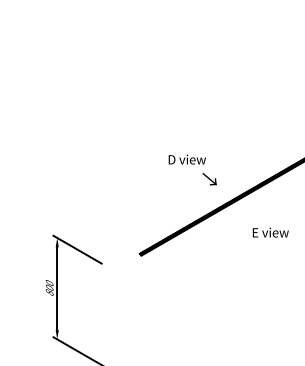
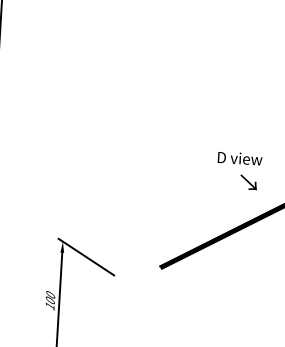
text: (186, 159) -> (239, 158), moved
text: (49, 292) -> (49, 306), 800 -> 100

